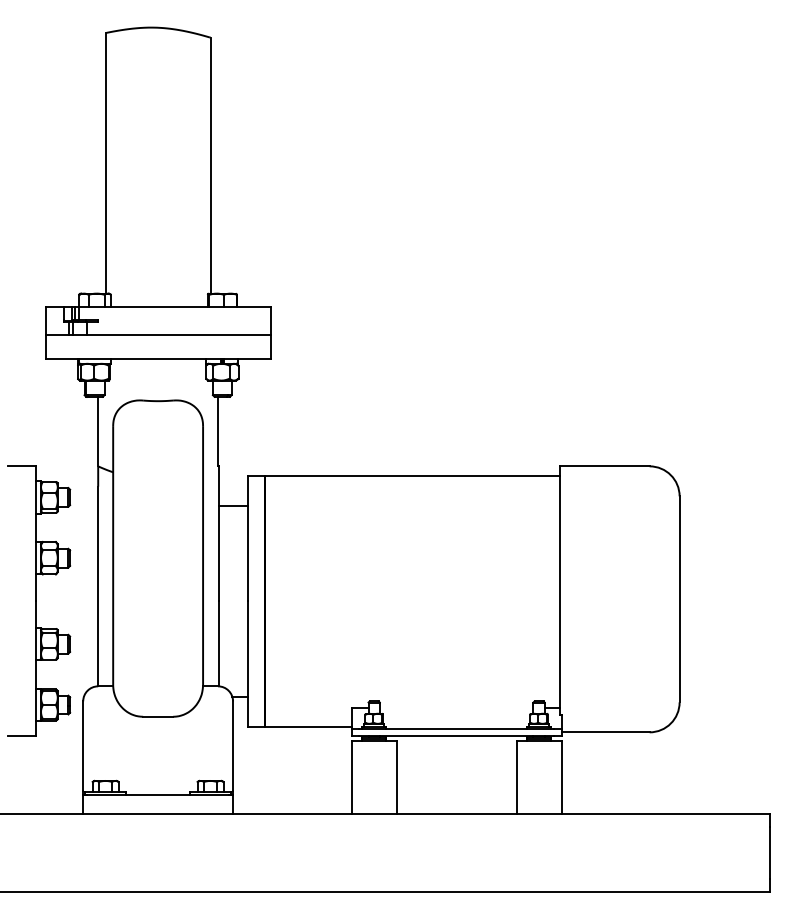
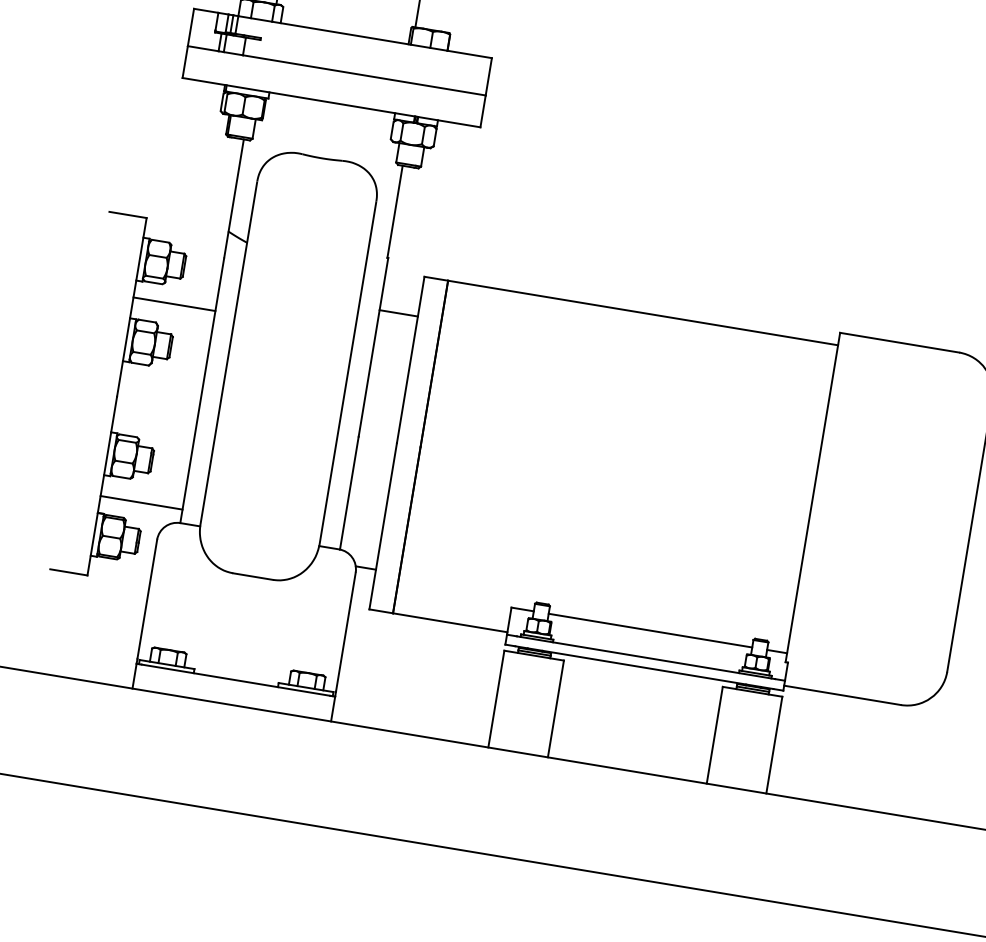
line: (67, 526) -> (174, 304), added
line: (67, 676) -> (141, 503), added
line: (456, 708) -> (650, 631), added

